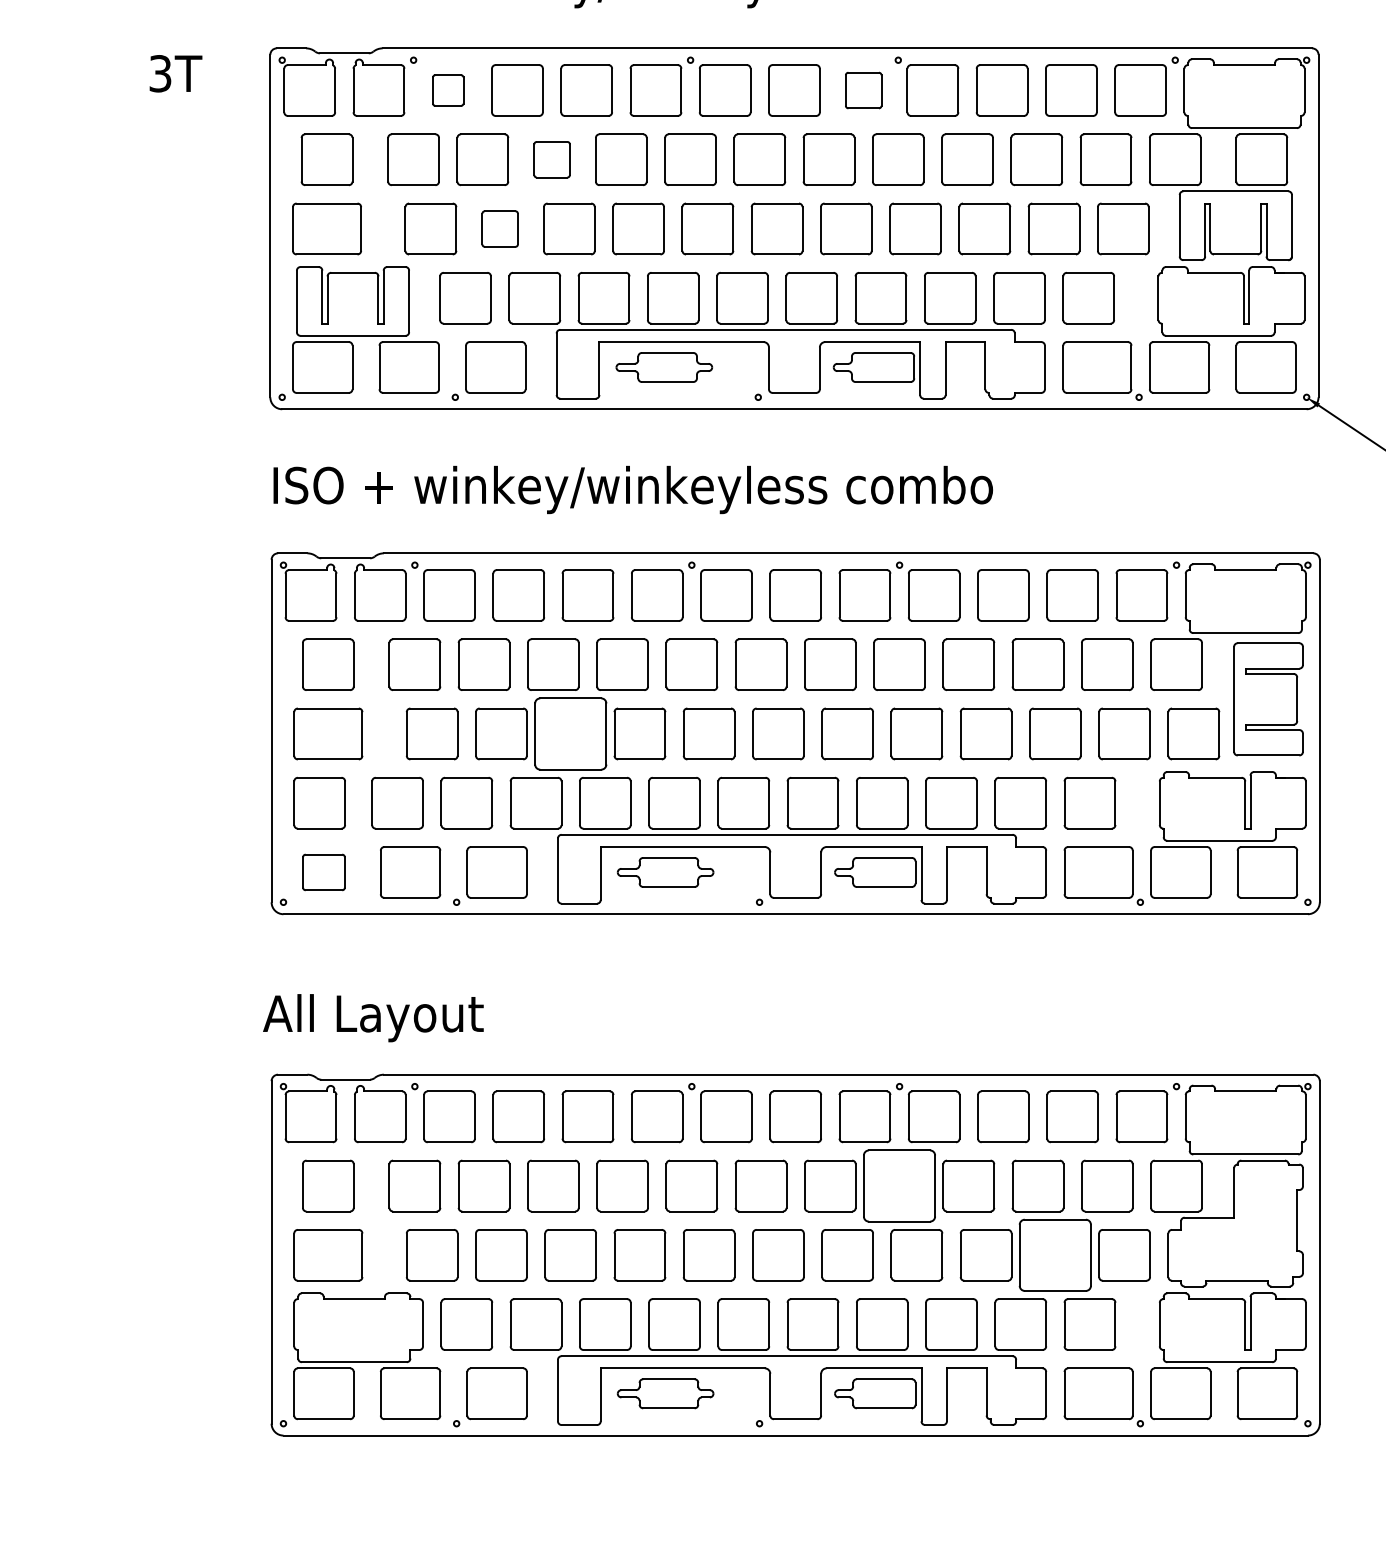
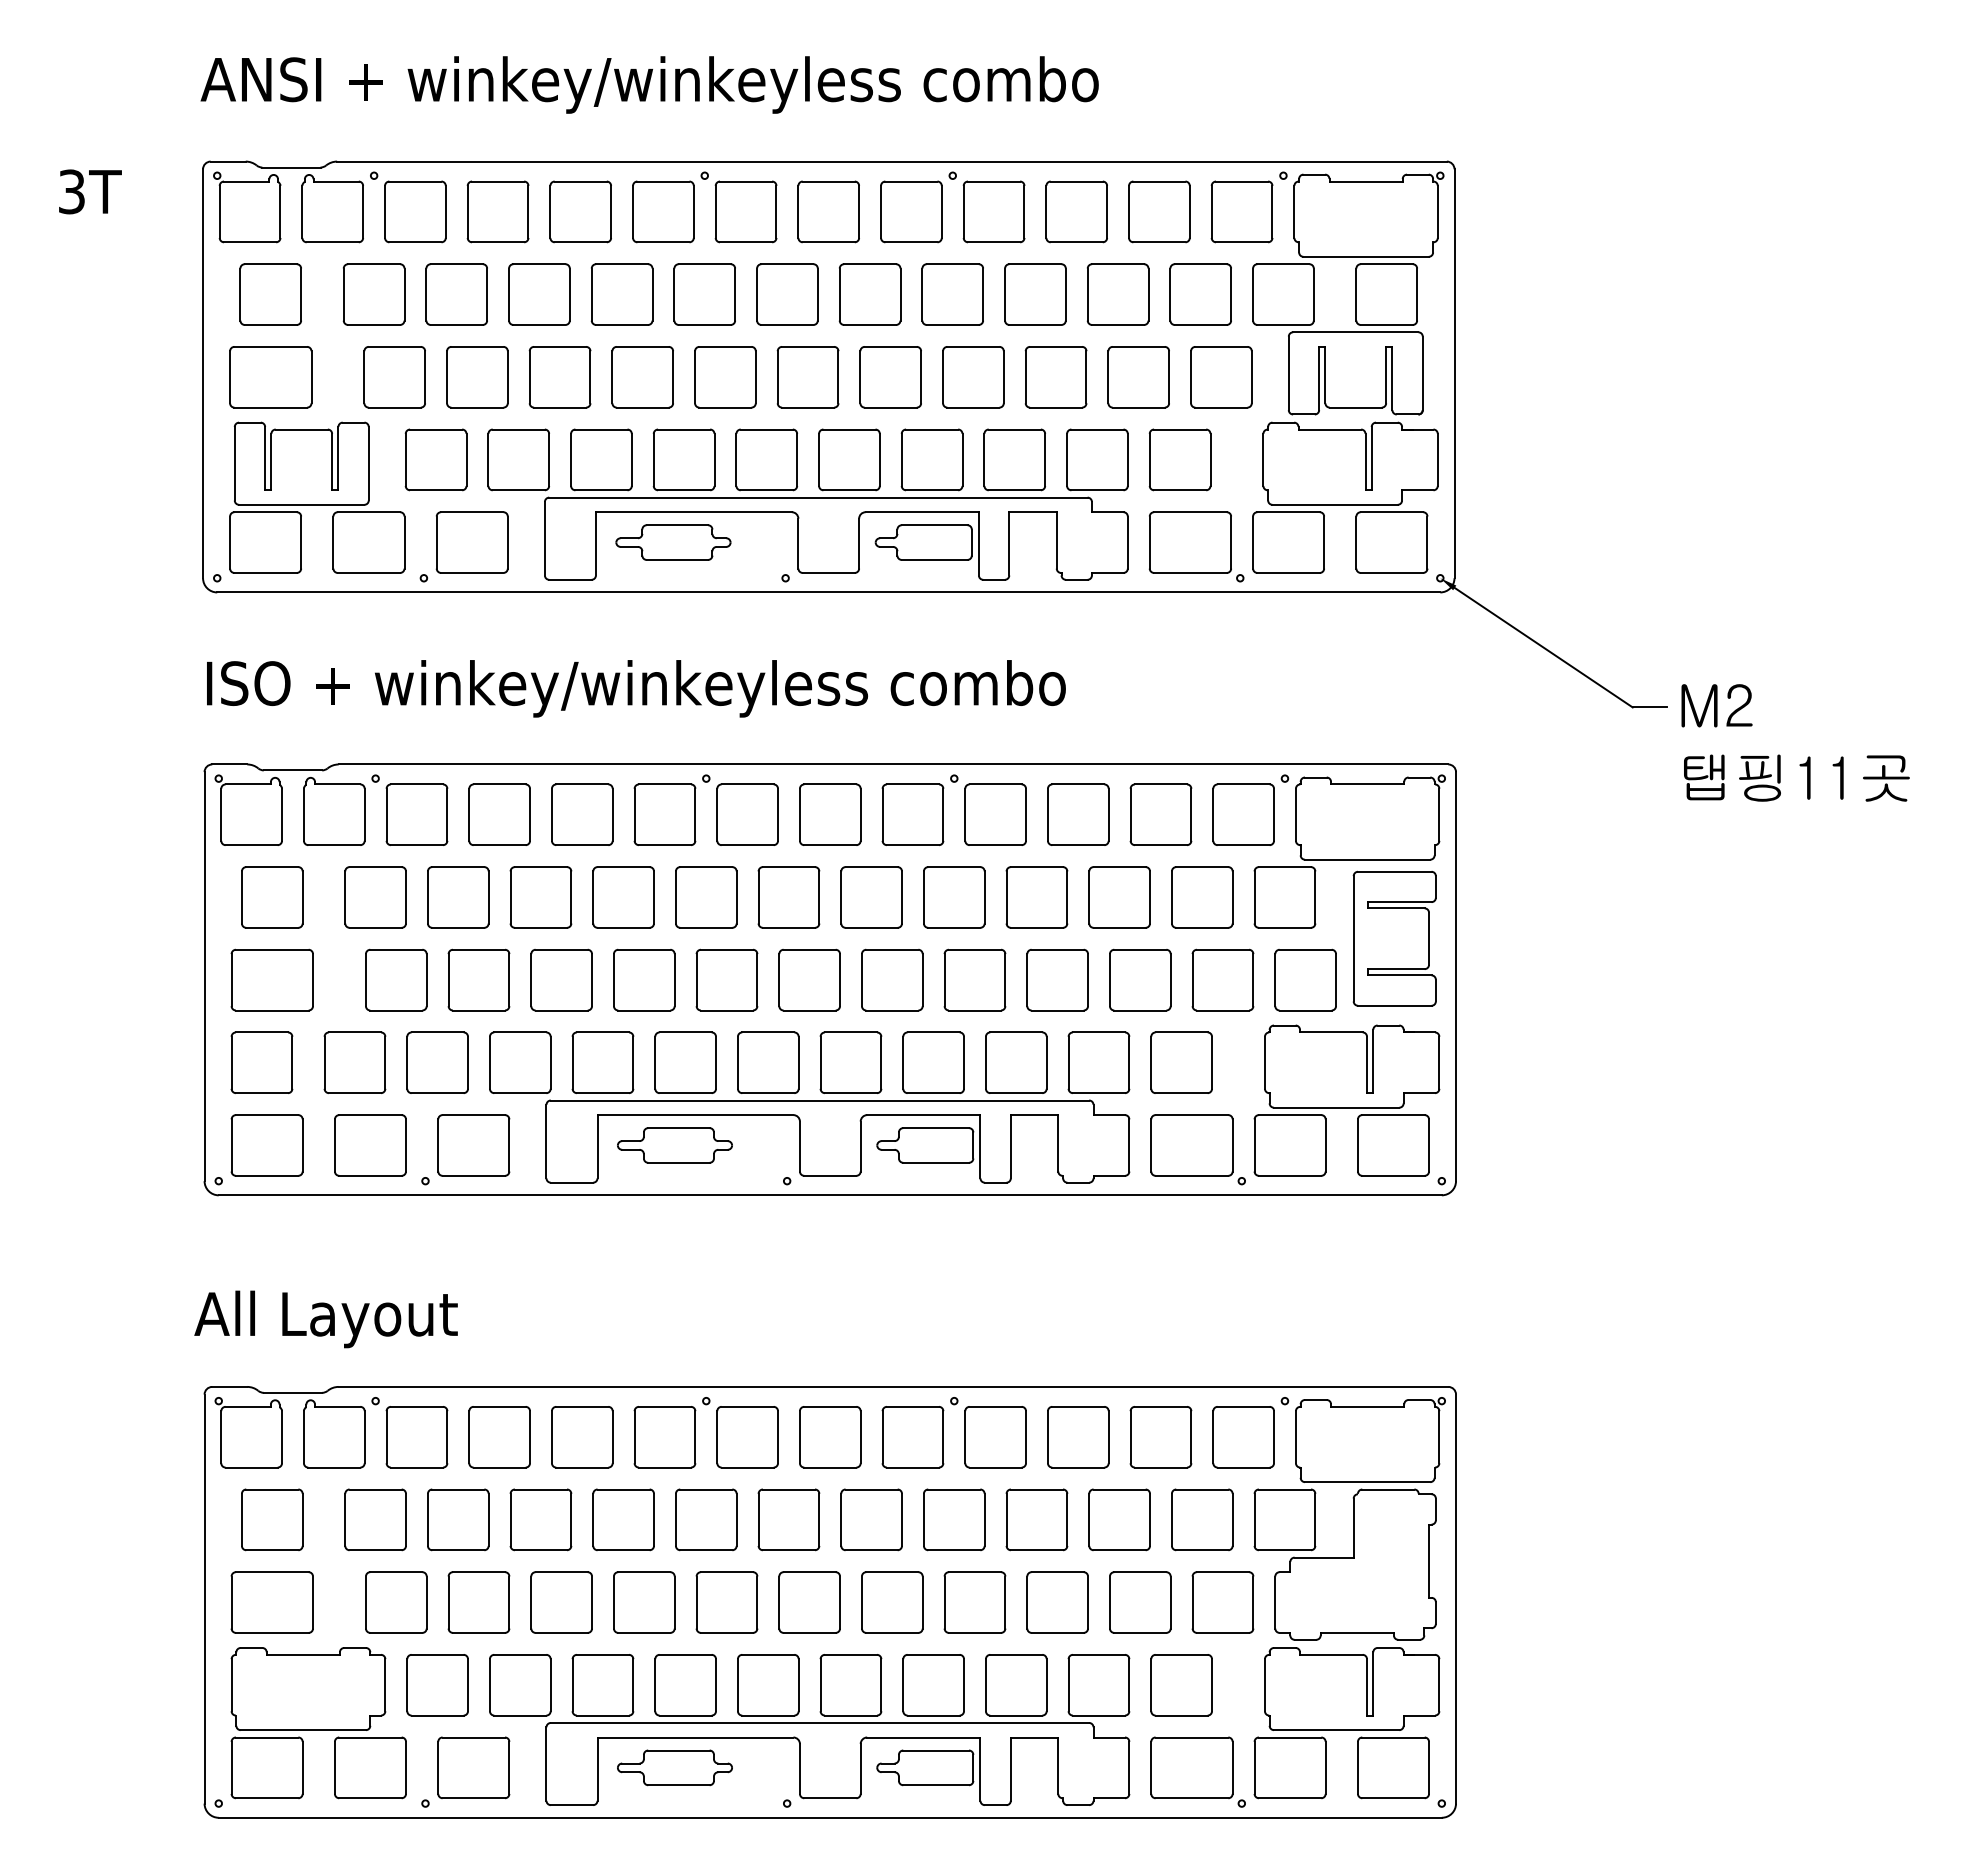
part: (448, 90) -> (415, 211), size x1.67
part: (863, 90) -> (911, 211), size x1.43
part: (552, 159) -> (539, 294), size x1.43
part: (500, 229) -> (477, 377), size x1.43
part: (570, 733) -> (561, 979), size x0.71
part: (323, 872) -> (266, 1145), size x1.43
part: (899, 1185) -> (954, 1519), size x0.71
part: (1055, 1255) -> (1140, 1602), size x0.71

